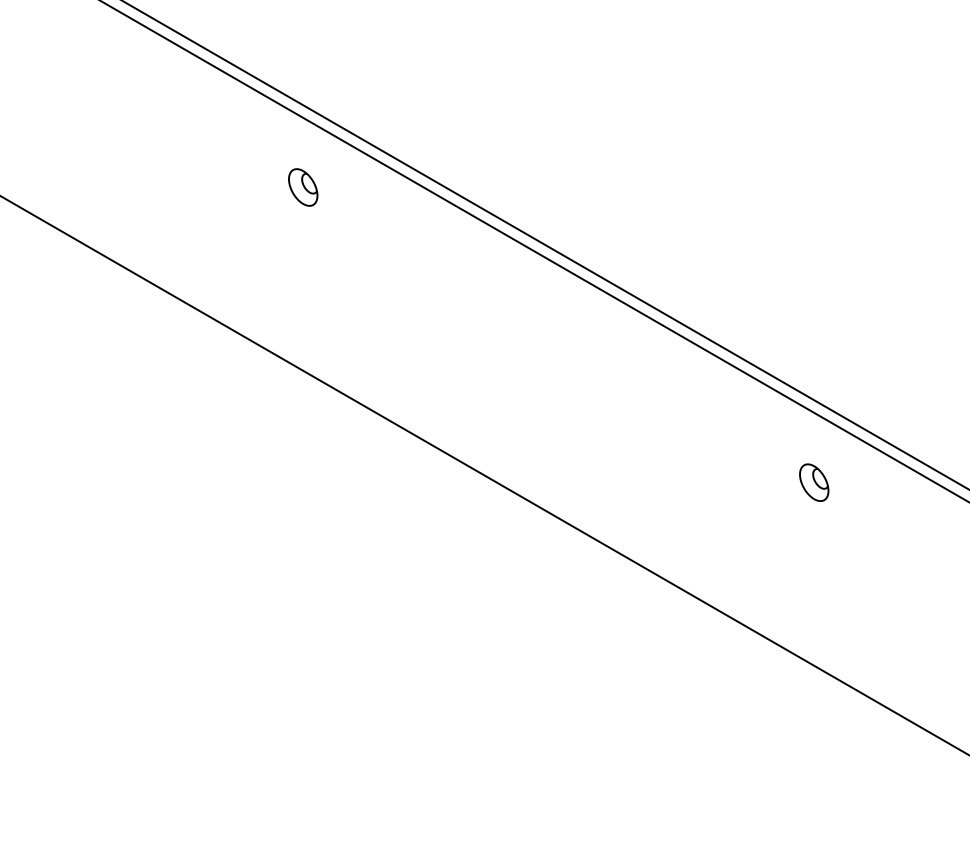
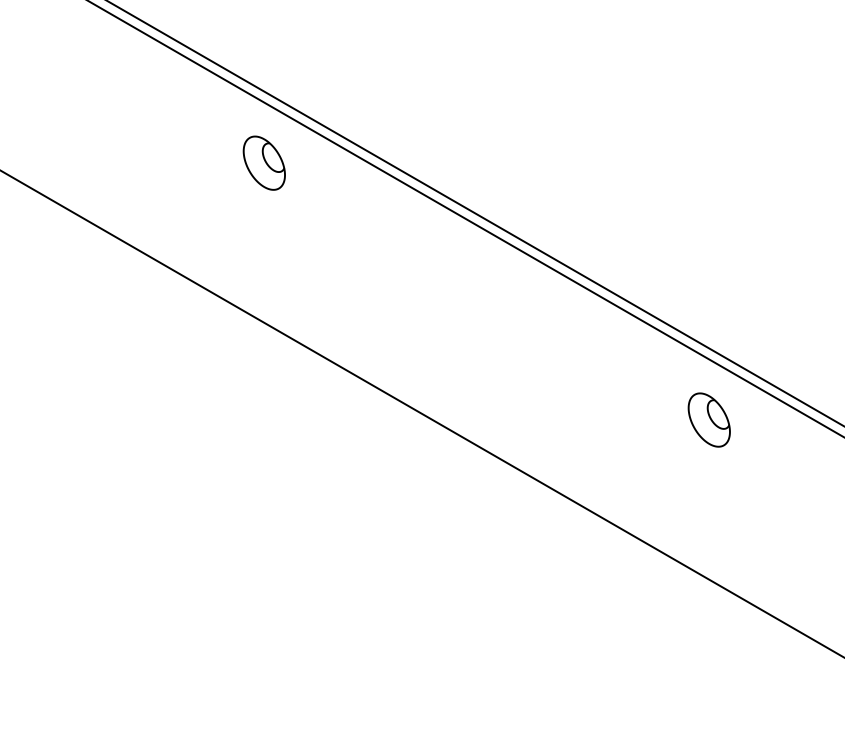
part: (302, 187) -> (263, 163), size x1.67
part: (813, 482) -> (708, 420), size x1.67

